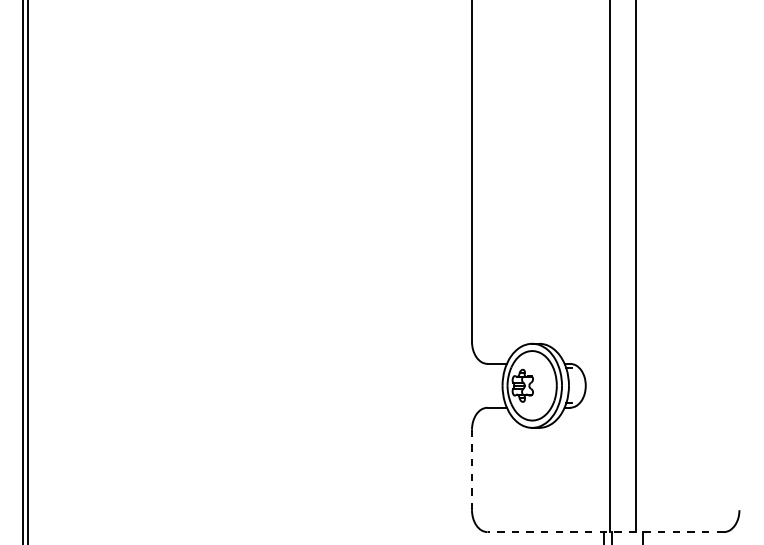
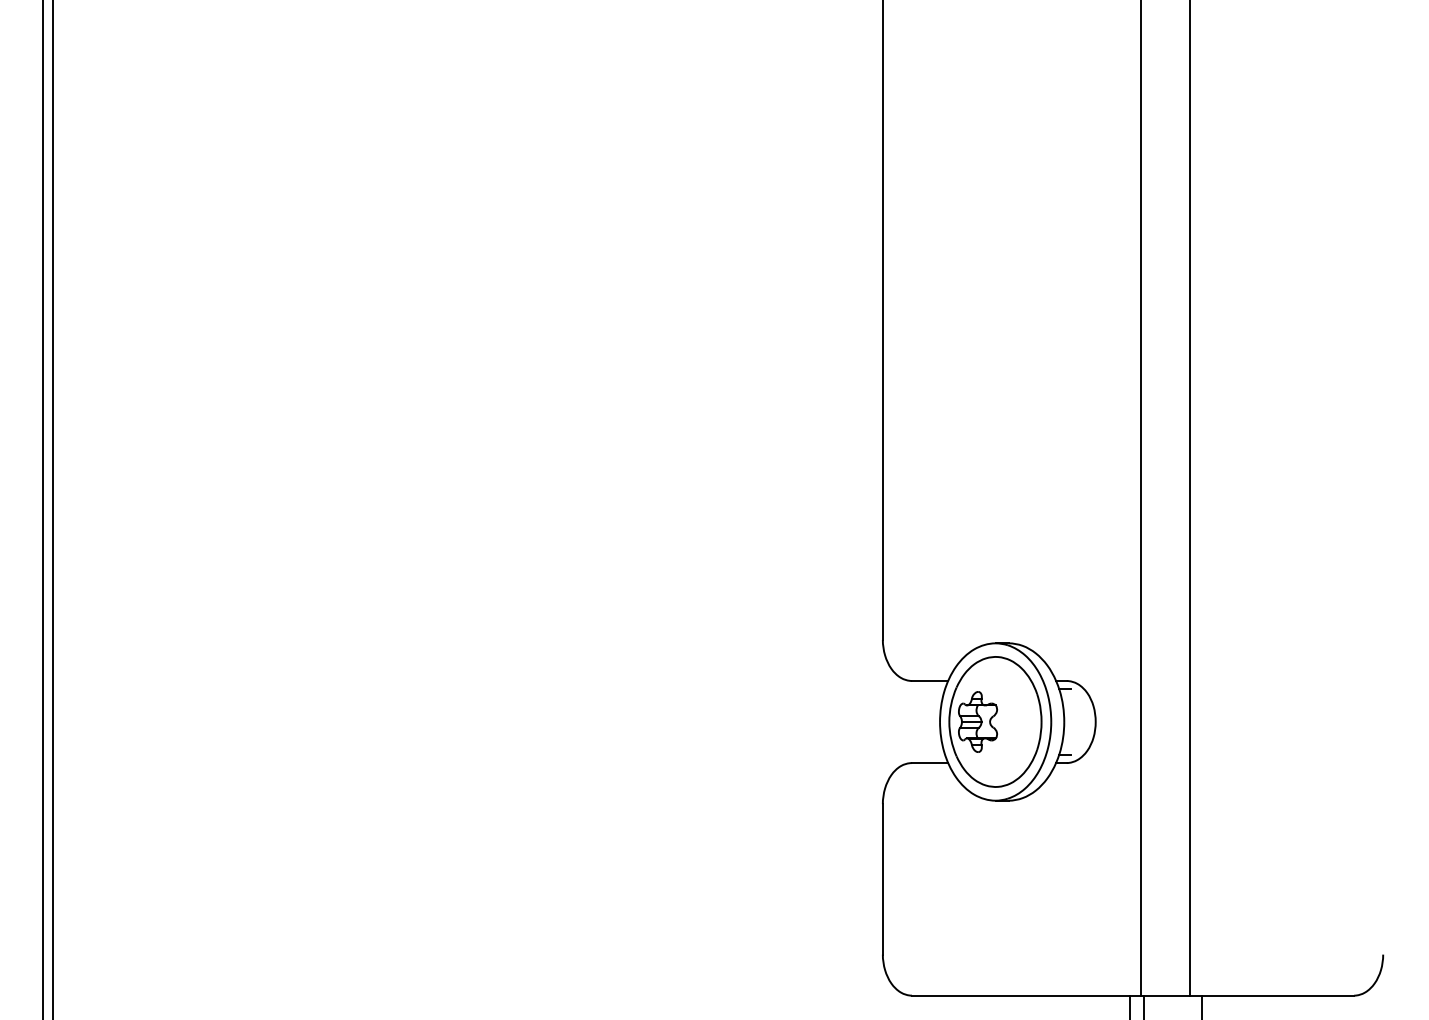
line: (471, 470) -> (881, 880), dashed -> solid
line: (605, 532) -> (1132, 996), dashed -> solid

